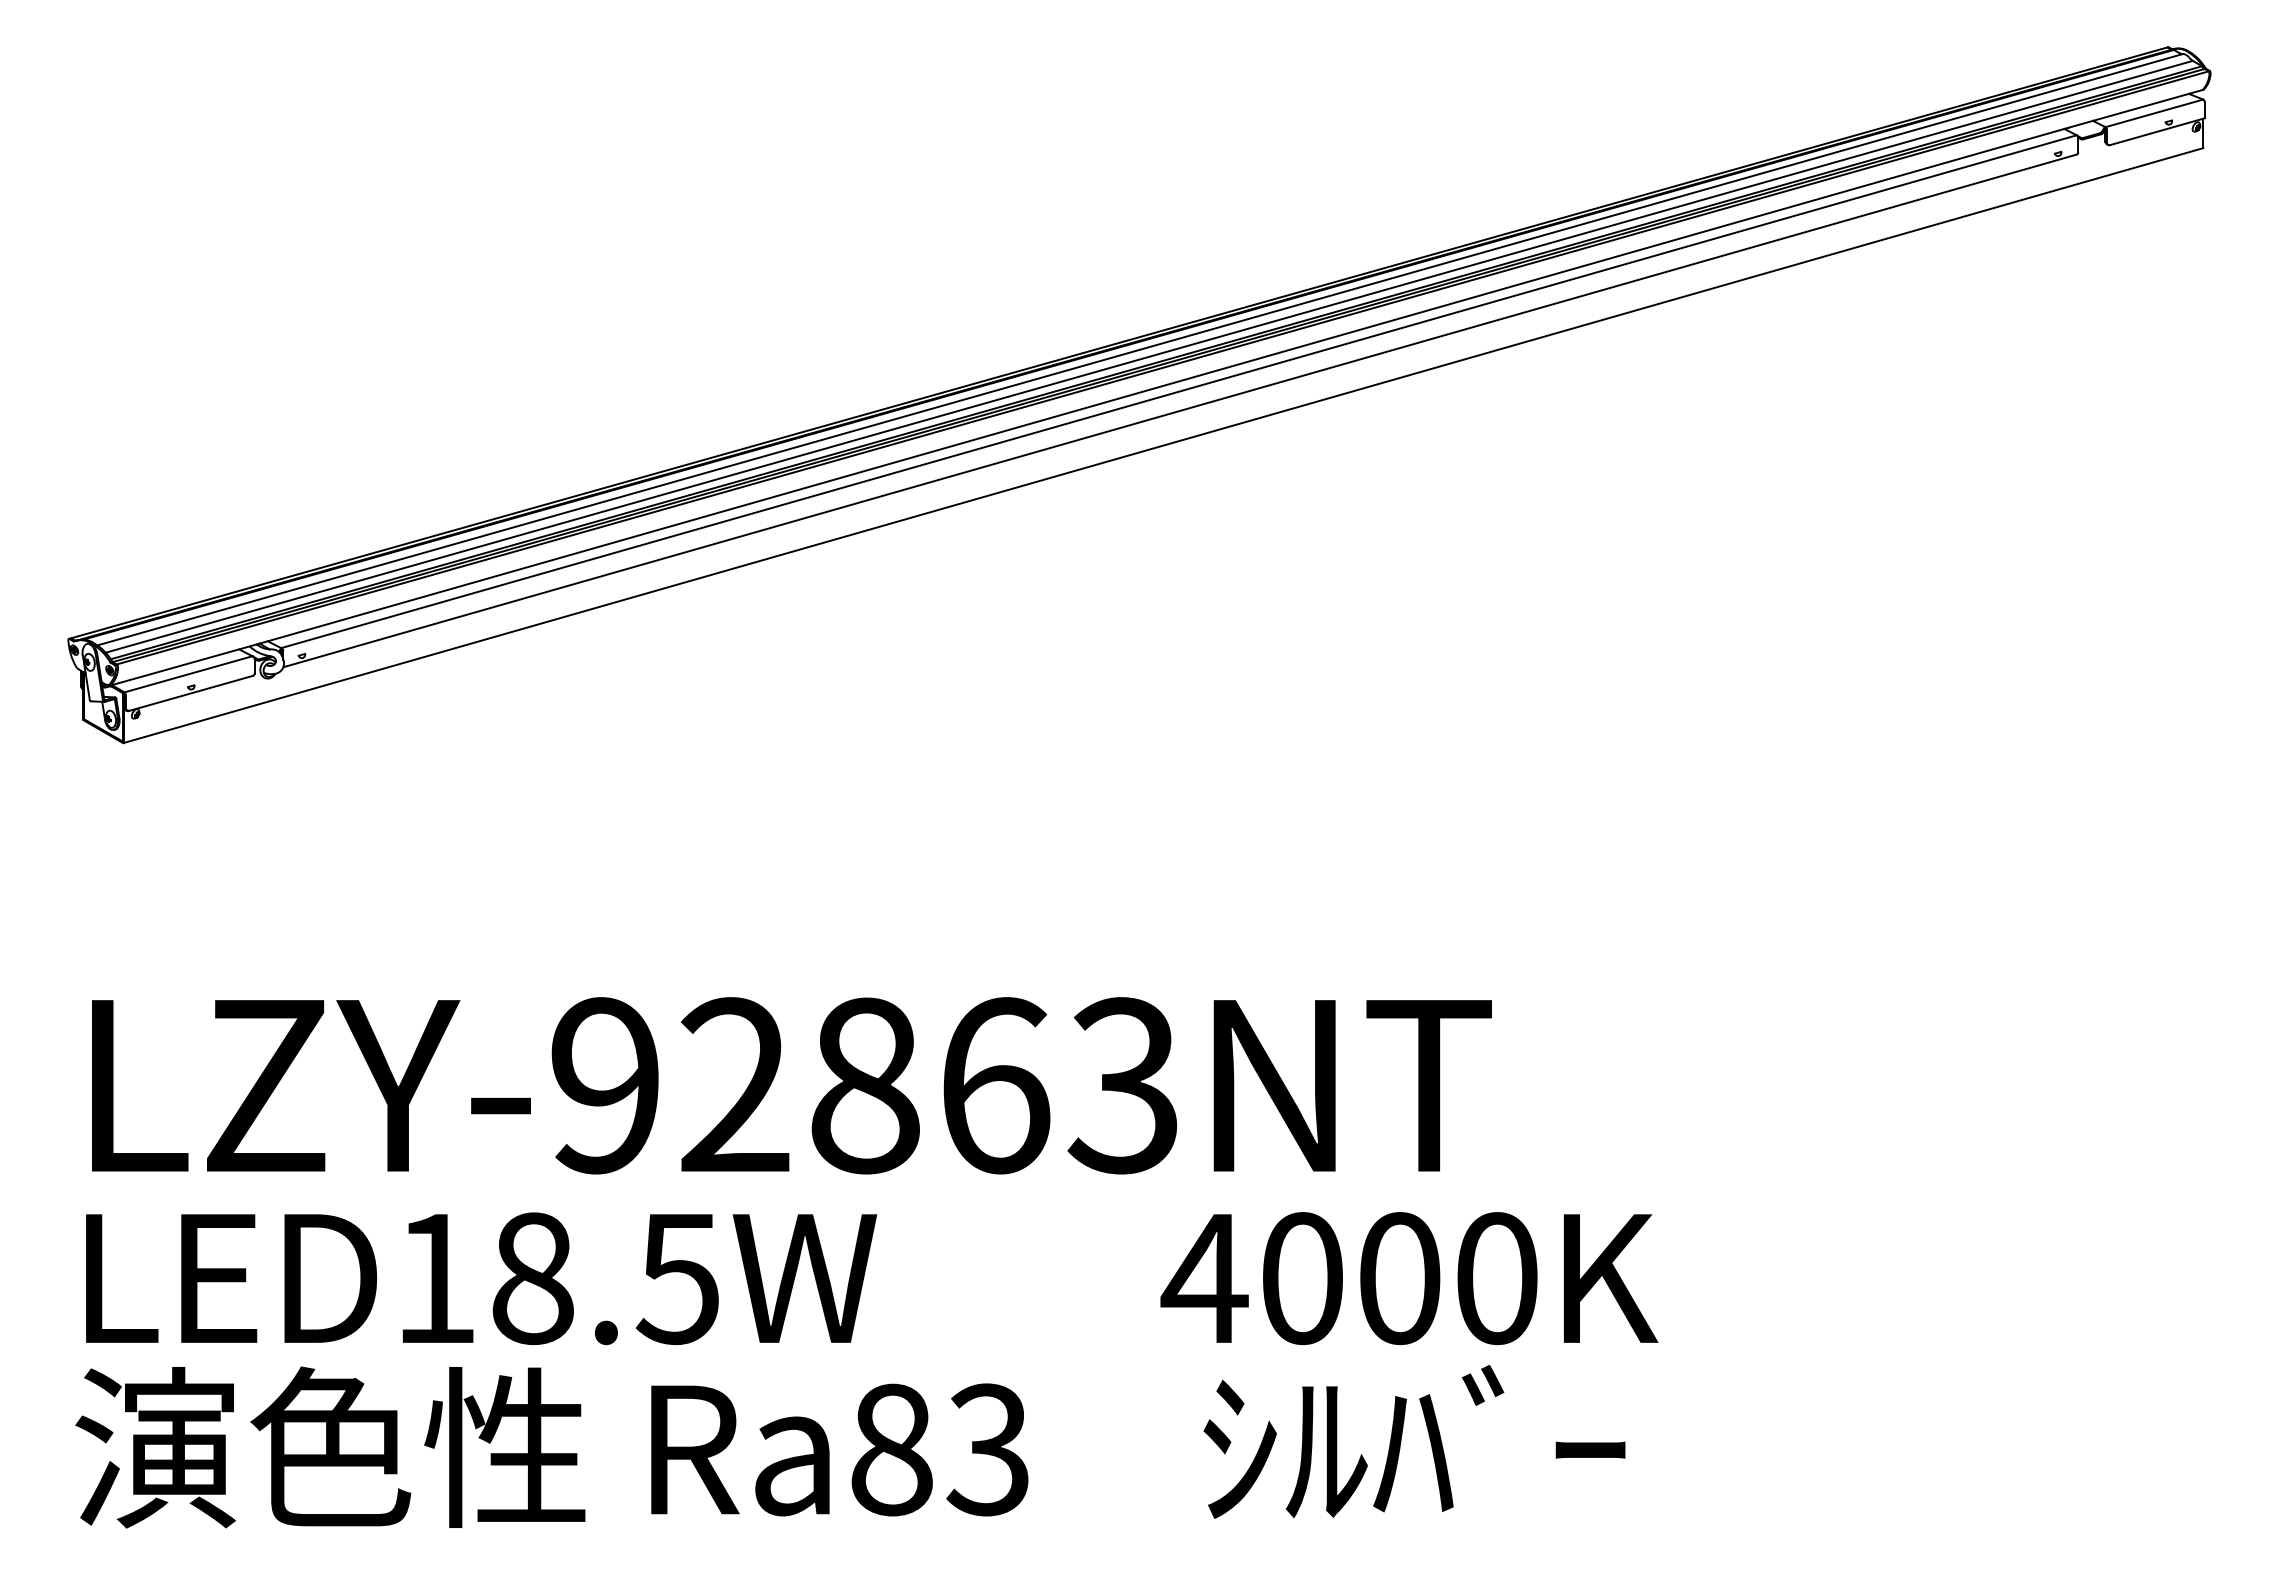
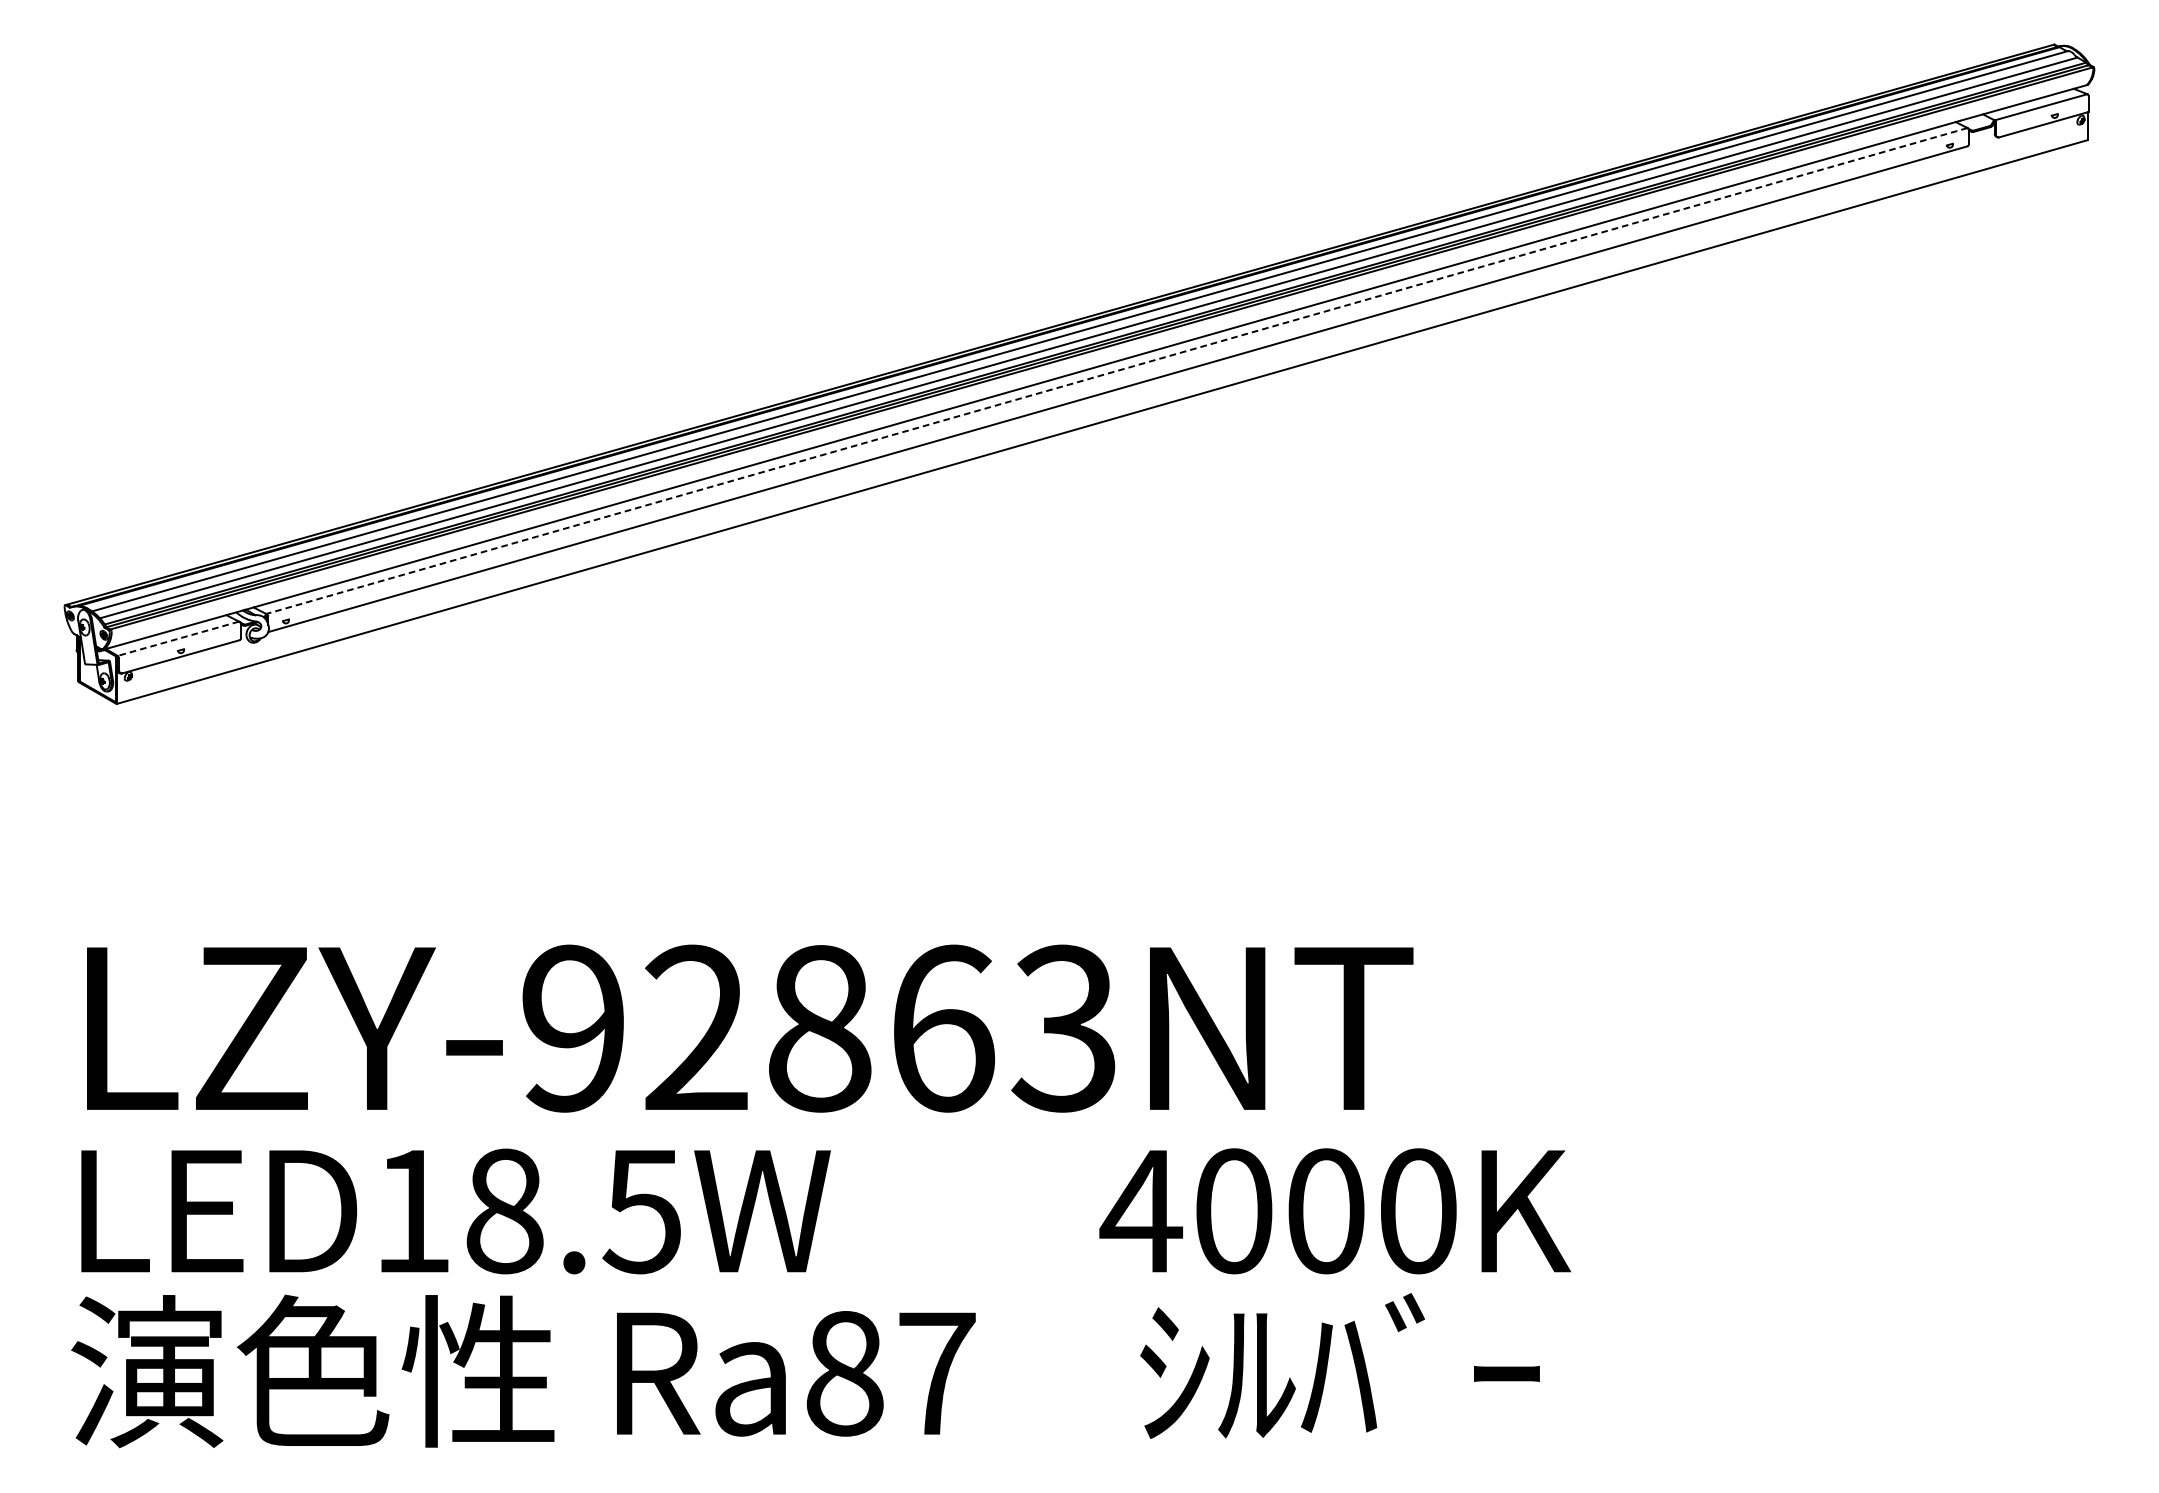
line: (1178, 391) -> (1116, 370), solid -> dashed
line: (188, 674) -> (178, 638), solid -> dashed
text: (987, 1449) -> (935, 1373), Ra83 -> Ra87

